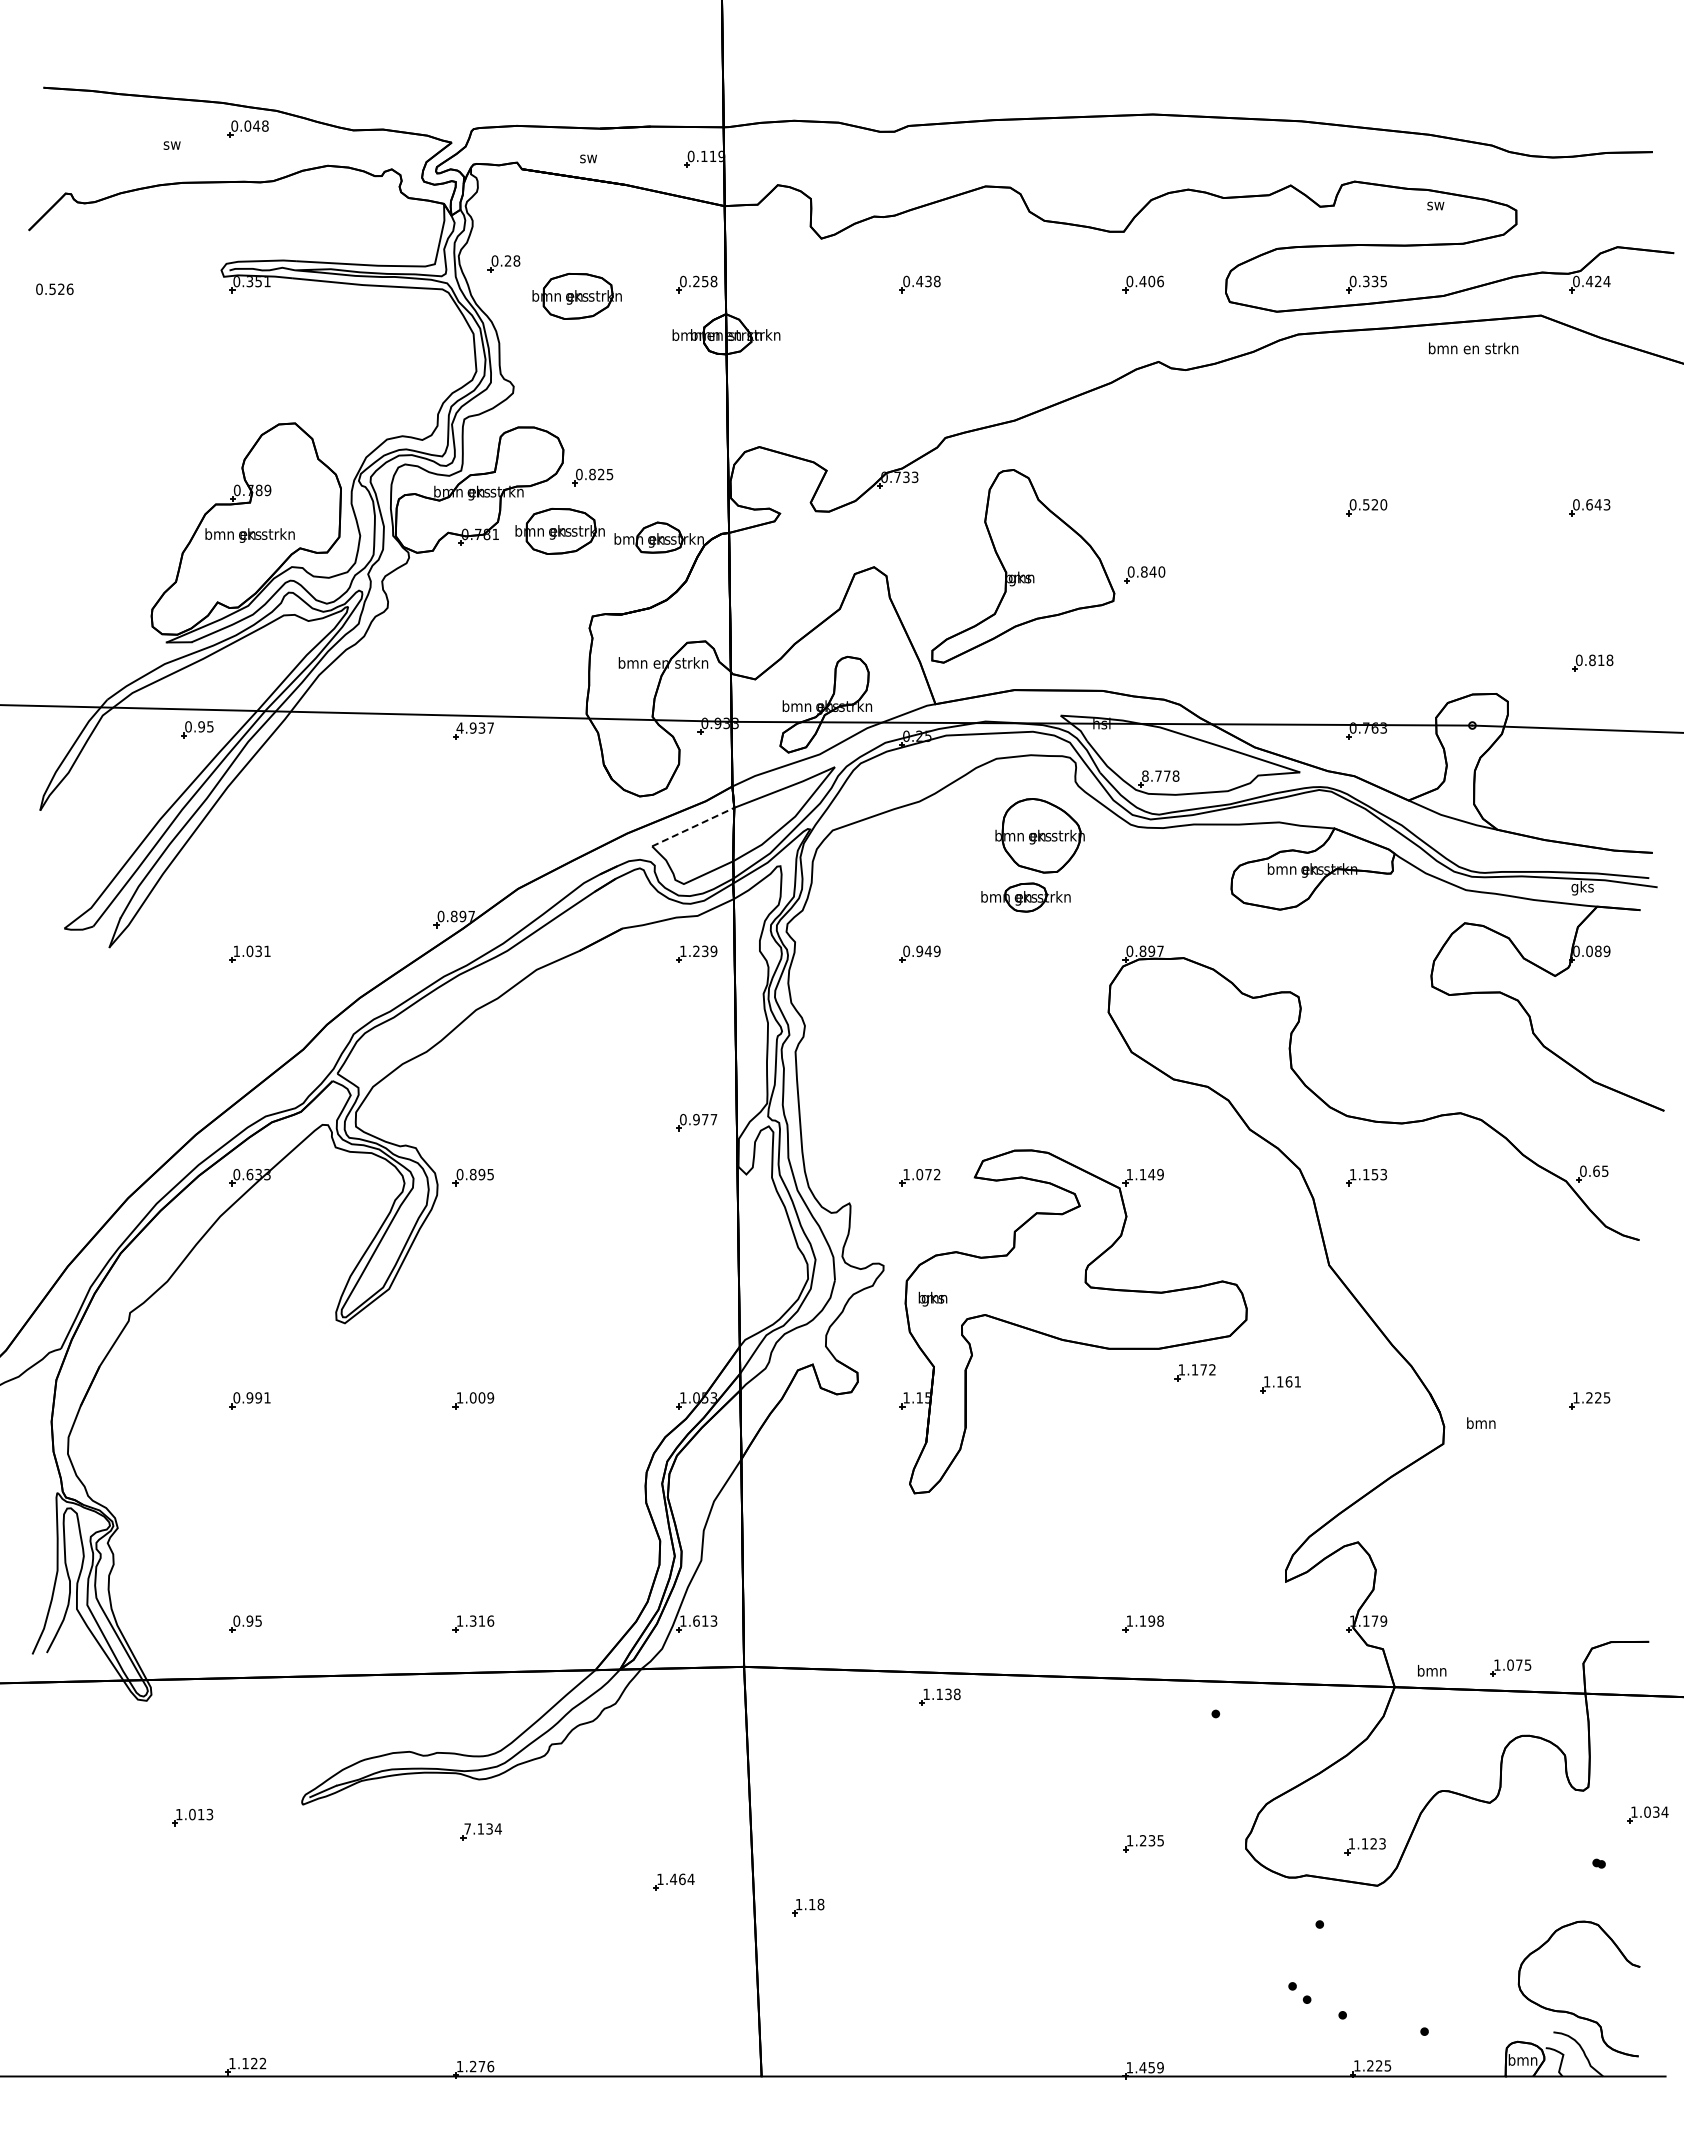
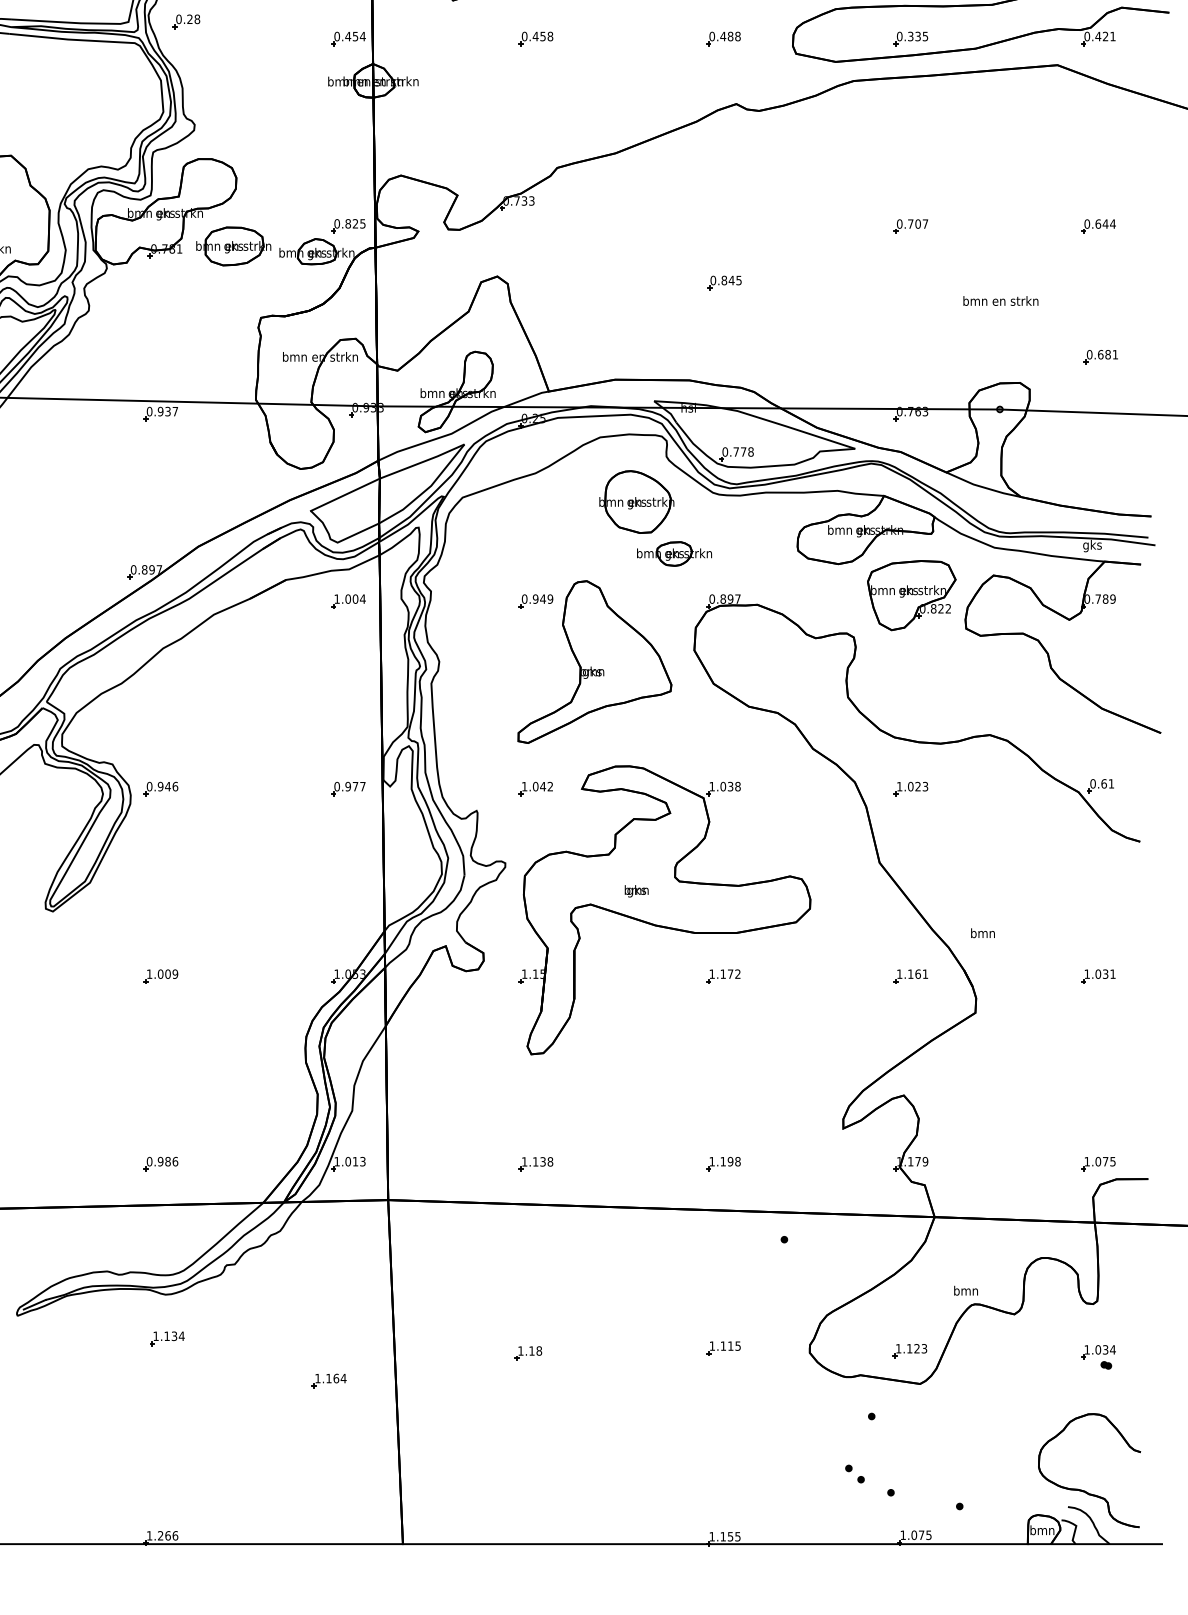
text: (928, 280) -> (543, 35), 0.438 -> 0.458
text: (704, 281) -> (354, 36), 0.258 -> 0.454
text: (1155, 281) -> (733, 36), 0.406 -> 0.488
text: (1606, 281) -> (1112, 36), 0.424 -> 0.421
part: (576, 296) -> (247, 49), removed
text: (1473, 348) -> (1000, 301), moved
part: (592, 477) -> (348, 226), moved
text: (1375, 504) -> (918, 223), 0.520 -> 0.707
text: (1606, 504) -> (1112, 223), 0.643 -> 0.644
part: (1023, 566) -> (595, 662), moved
text: (1161, 571) -> (738, 280), 0.840 -> 0.845
text: (1601, 660) -> (1108, 354), 0.818 -> 0.681
text: (459, 727) -> (149, 411), 4.937 -> 0.937
text: (1145, 776) -> (725, 452), 8.778 -> 0.778
line: (693, 826) -> (345, 494), dashed -> solid
part: (1025, 897) -> (674, 553), moved
part: (1367, 947) -> (911, 595), added
text: (705, 951) -> (355, 599), 1.239 -> 1.004
text: (1589, 951) -> (1098, 599), 0.089 -> 0.789
part: (696, 1122) -> (348, 789), moved
text: (1605, 1170) -> (1111, 783), 0.65 -> 0.61
text: (481, 1174) -> (167, 786), 0.895 -> 0.946
text: (928, 1174) -> (543, 786), 1.072 -> 1.042
text: (1151, 1174) -> (730, 786), 1.149 -> 1.038
text: (1370, 1174) -> (914, 786), 1.153 -> 1.023
text: (932, 1298) -> (636, 890), moved
part: (1194, 1372) -> (722, 976), moved
part: (1280, 1384) -> (910, 976), moved
text: (1598, 1397) -> (1105, 973), 1.225 -> 1.031
text: (1481, 1422) -> (983, 932), moved
text: (470, 1620) -> (158, 1161), 1.316 -> 0.986
text: (696, 1620) -> (348, 1161), 1.613 -> 1.013
part: (1510, 1667) -> (1098, 1163), moved
text: (1432, 1670) -> (966, 1290), moved
part: (939, 1696) -> (535, 1163), moved
part: (1647, 1814) -> (1098, 1351), moved
text: (467, 1828) -> (155, 1335), 7.134 -> 1.134
text: (1147, 1840) -> (727, 1345), 1.235 -> 1.115
text: (673, 1878) -> (328, 1377), 1.464 -> 1.164
part: (808, 1907) -> (528, 1353), moved
text: (1374, 2065) -> (917, 1534), 1.225 -> 1.075
text: (481, 2066) -> (167, 1535), 1.276 -> 1.266
text: (1151, 2067) -> (730, 1536), 1.459 -> 1.155

